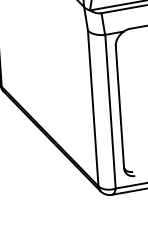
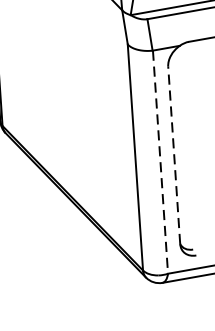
line: (119, 106) -> (173, 154), solid -> dashed
line: (110, 112) -> (160, 163), solid -> dashed

